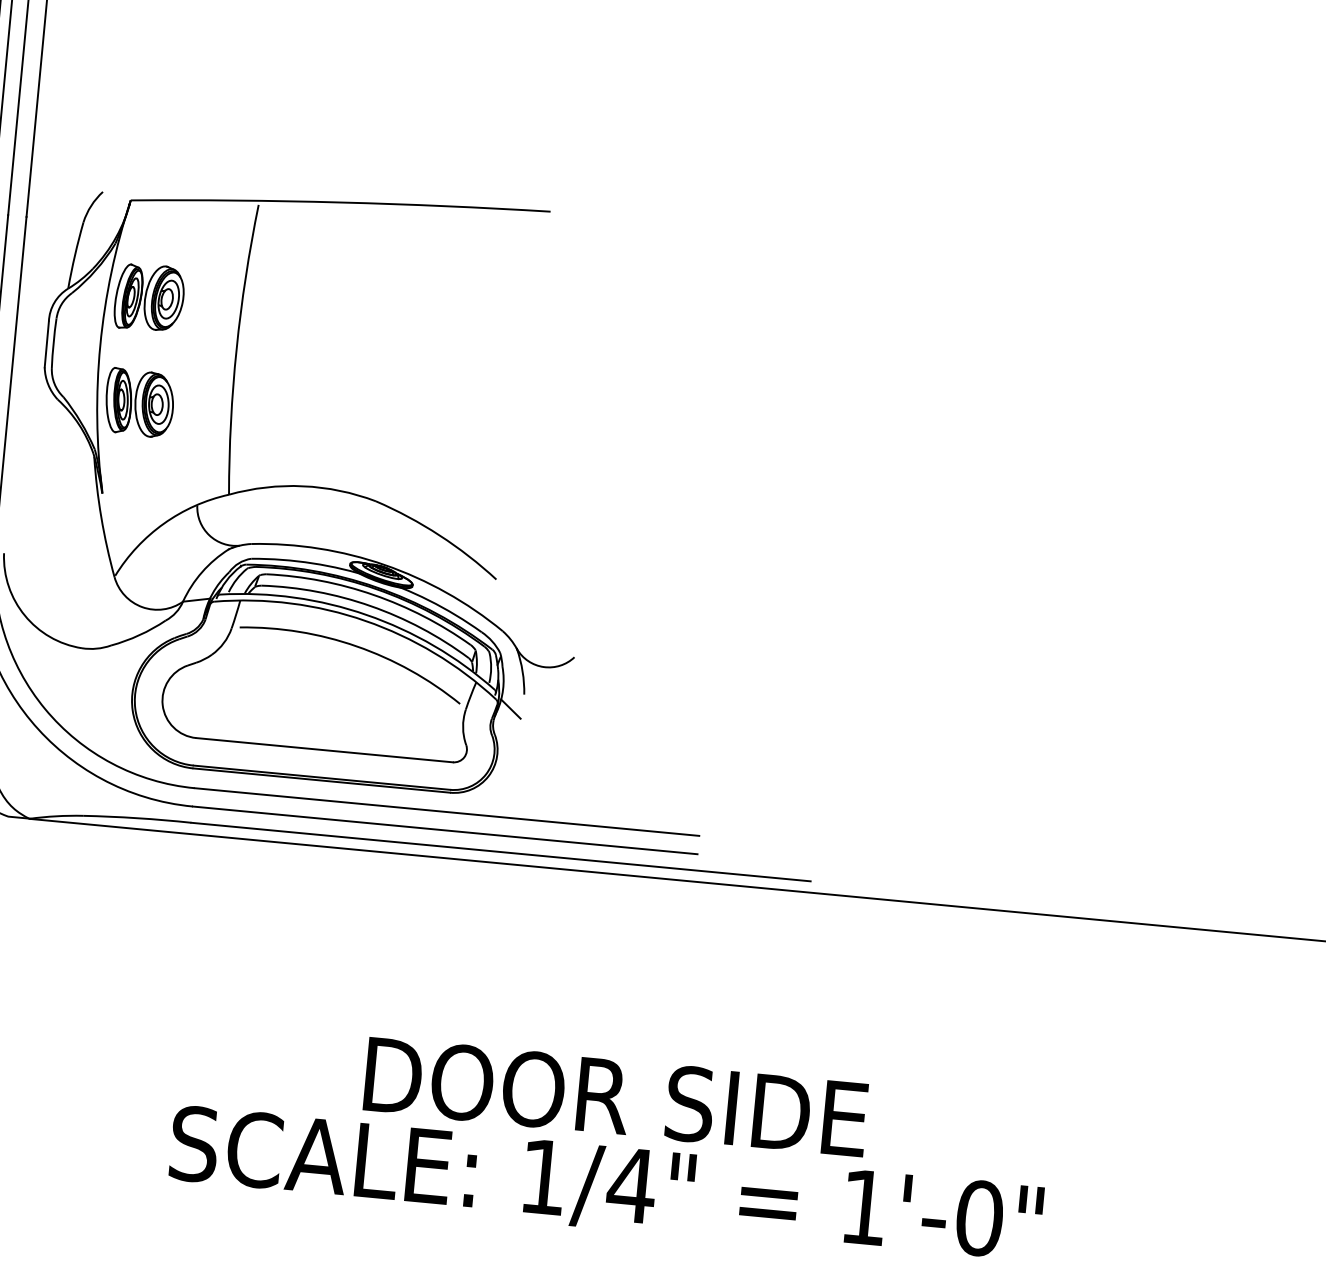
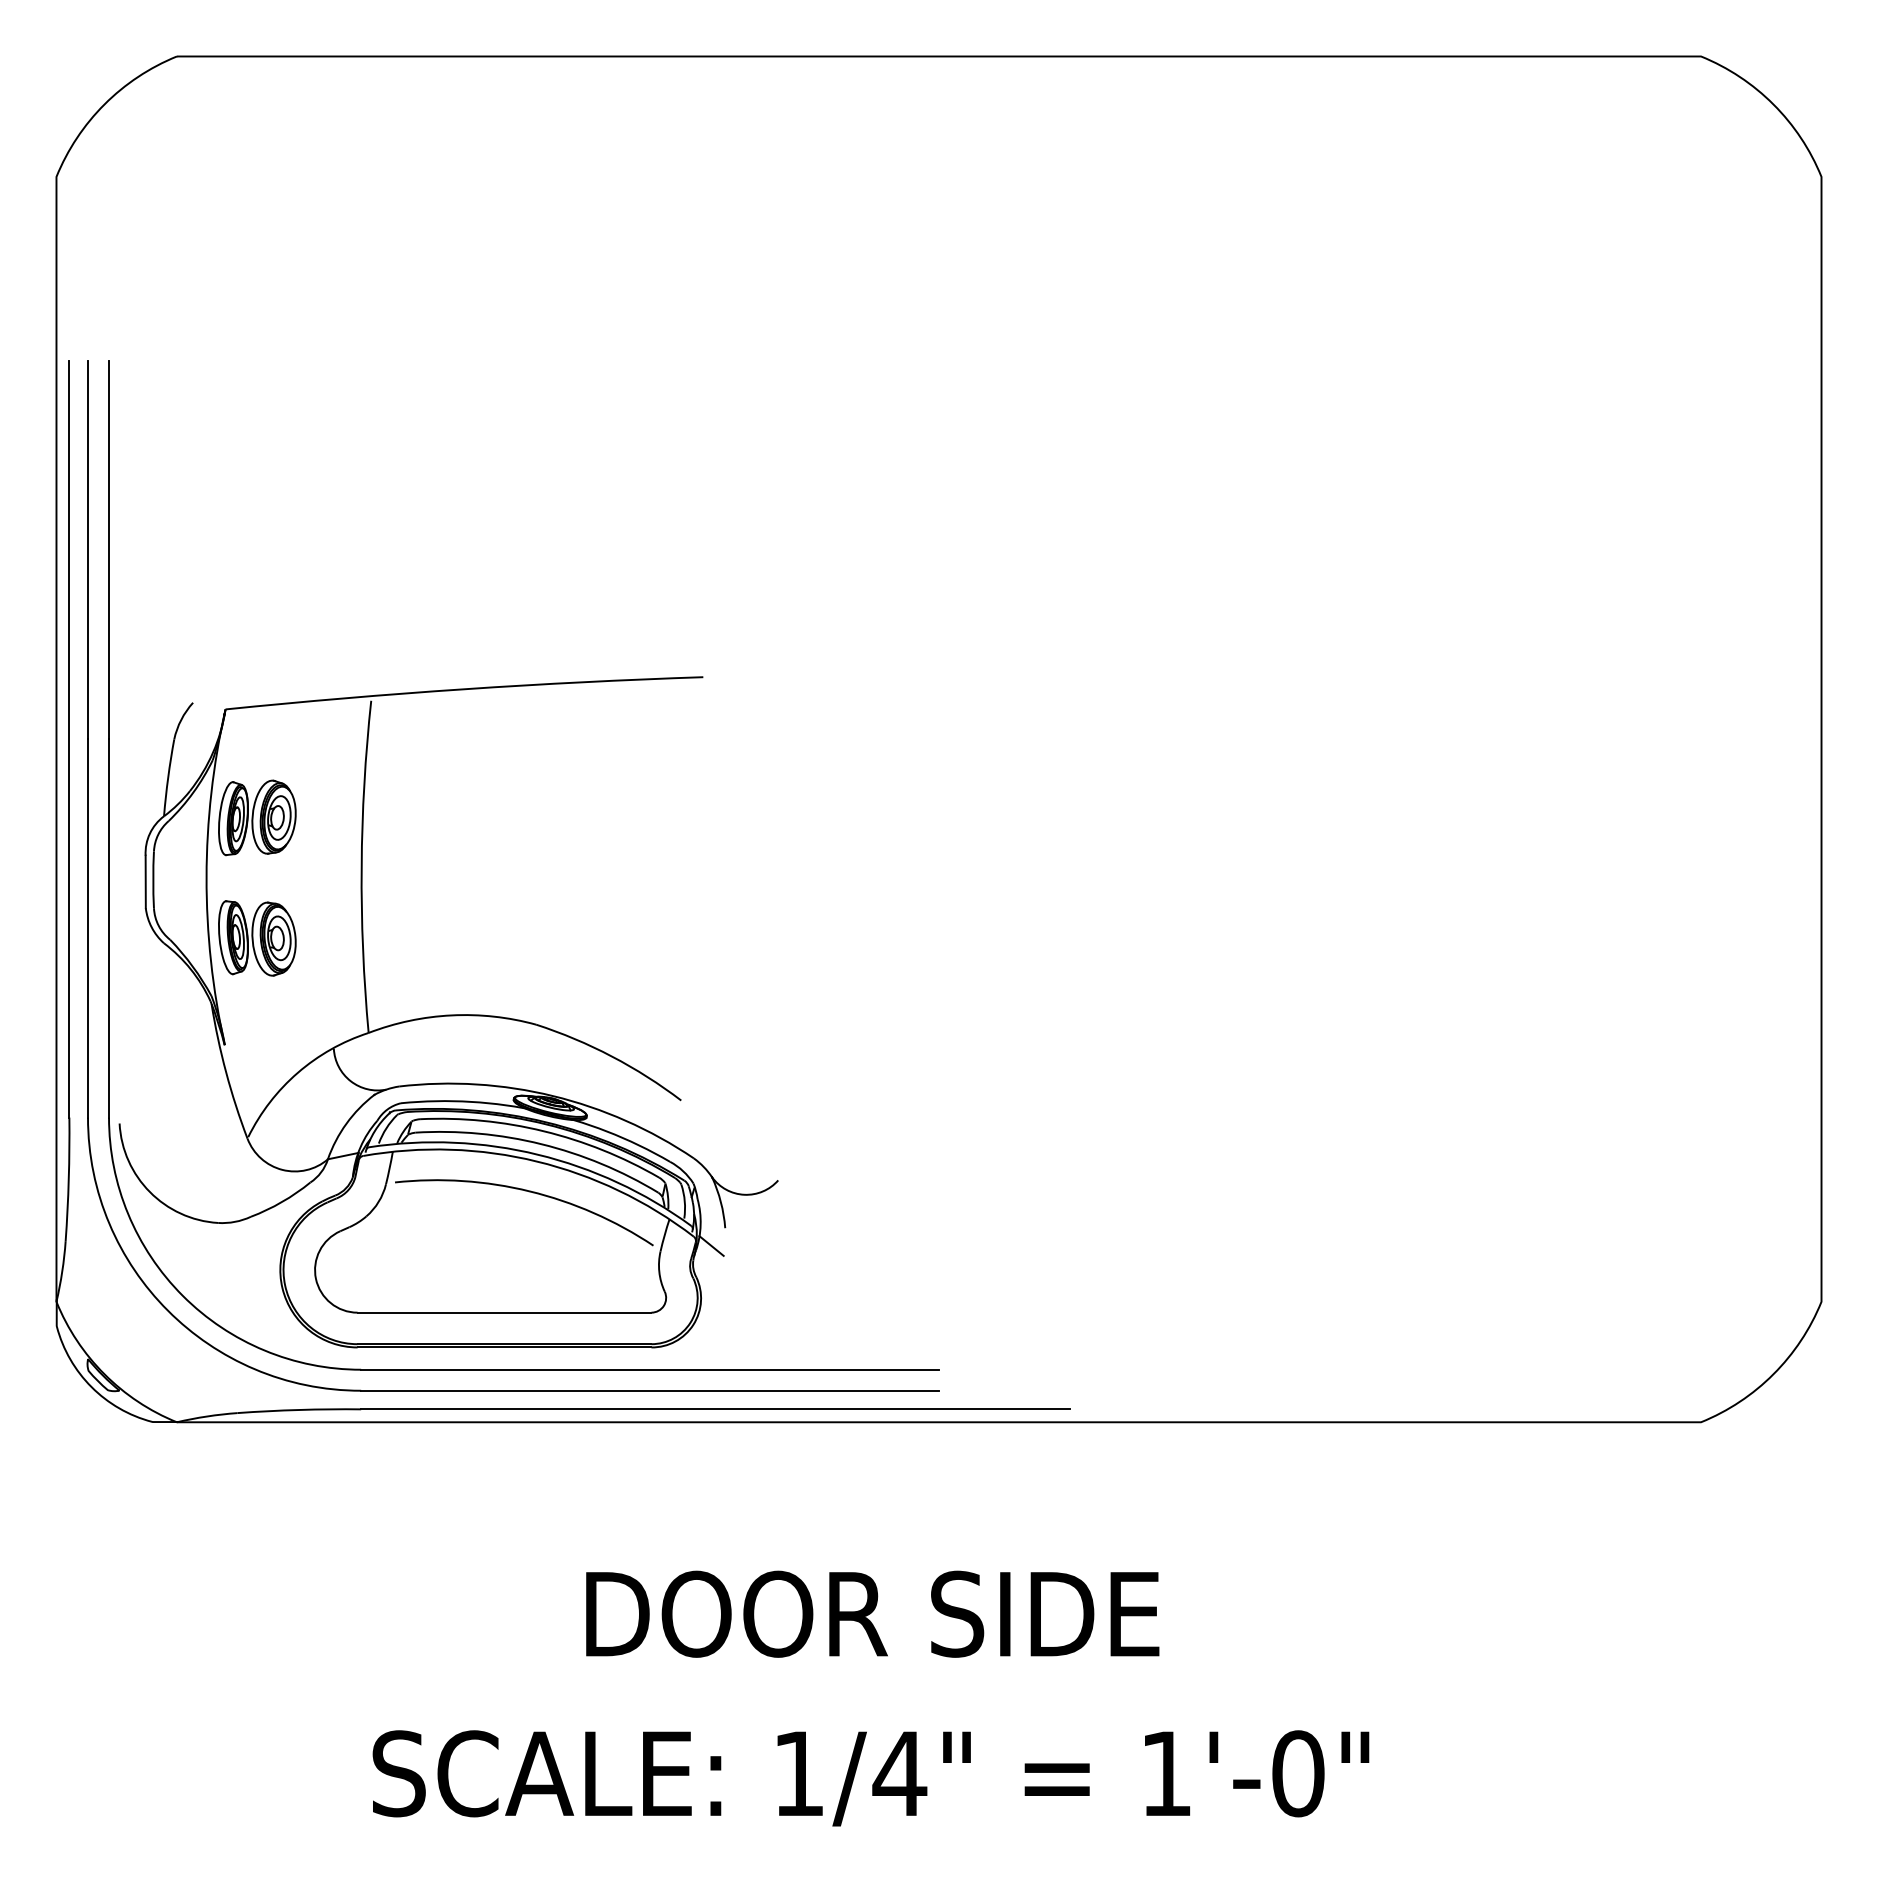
text: (616, 1096) -> (872, 1613), moved

